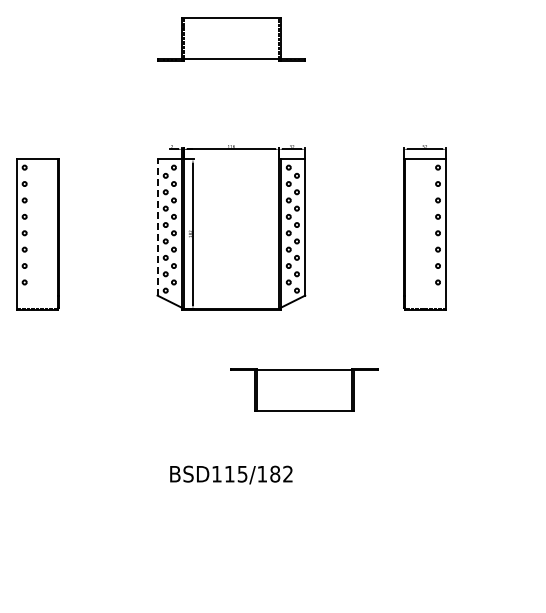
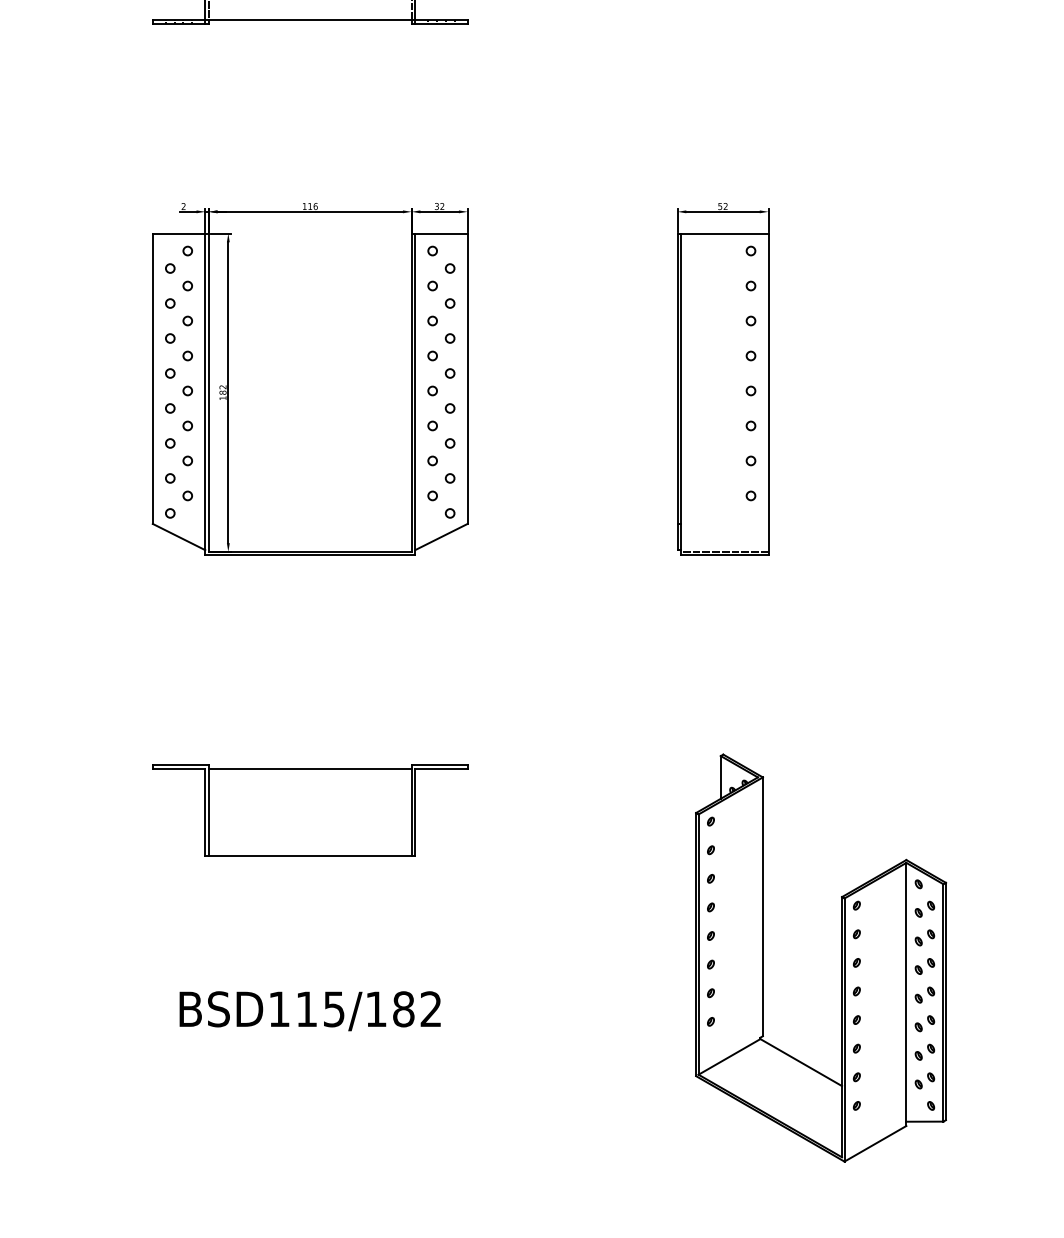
line: (157, 227) -> (152, 378), dashed -> solid
part: (304, 389) -> (310, 809), moved
text: (231, 474) -> (310, 1009), moved
part: (480, 498) -> (841, 956), added

